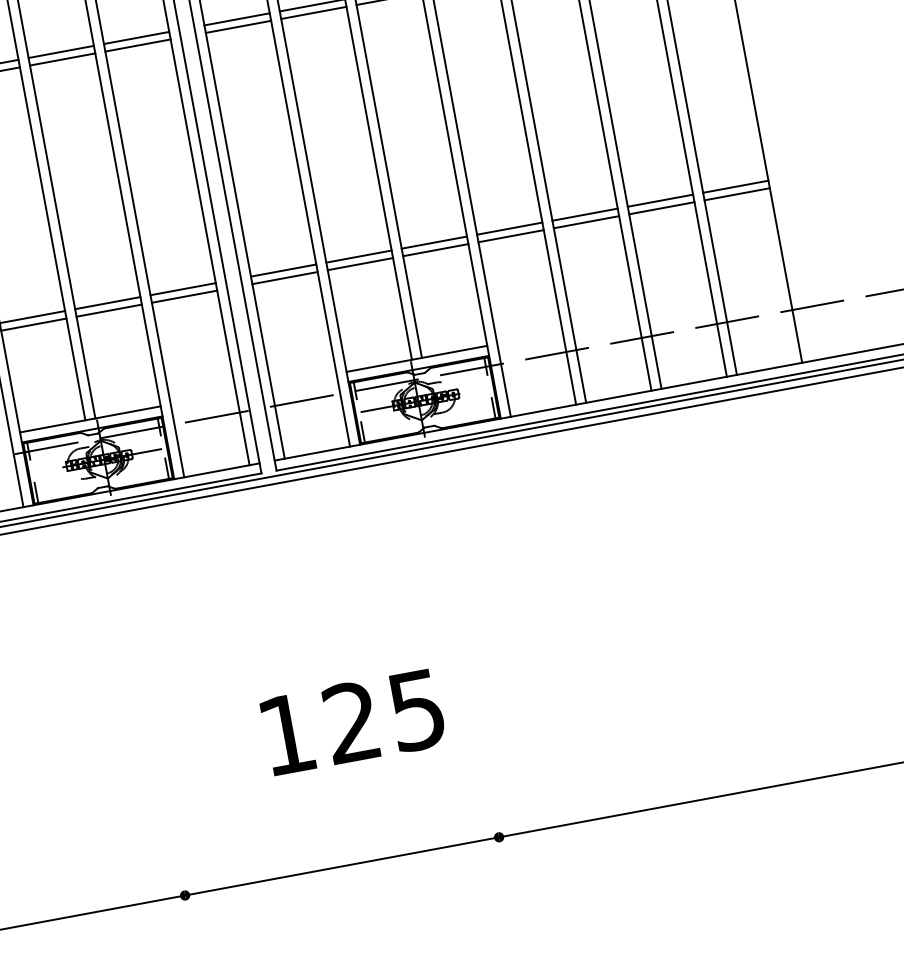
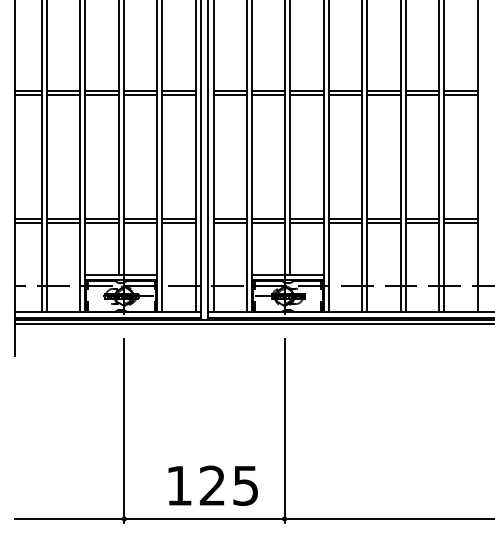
line: (466, 664) -> (284, 430), added
text: (351, 721) -> (212, 485), moved
line: (153, 722) -> (124, 430), added

